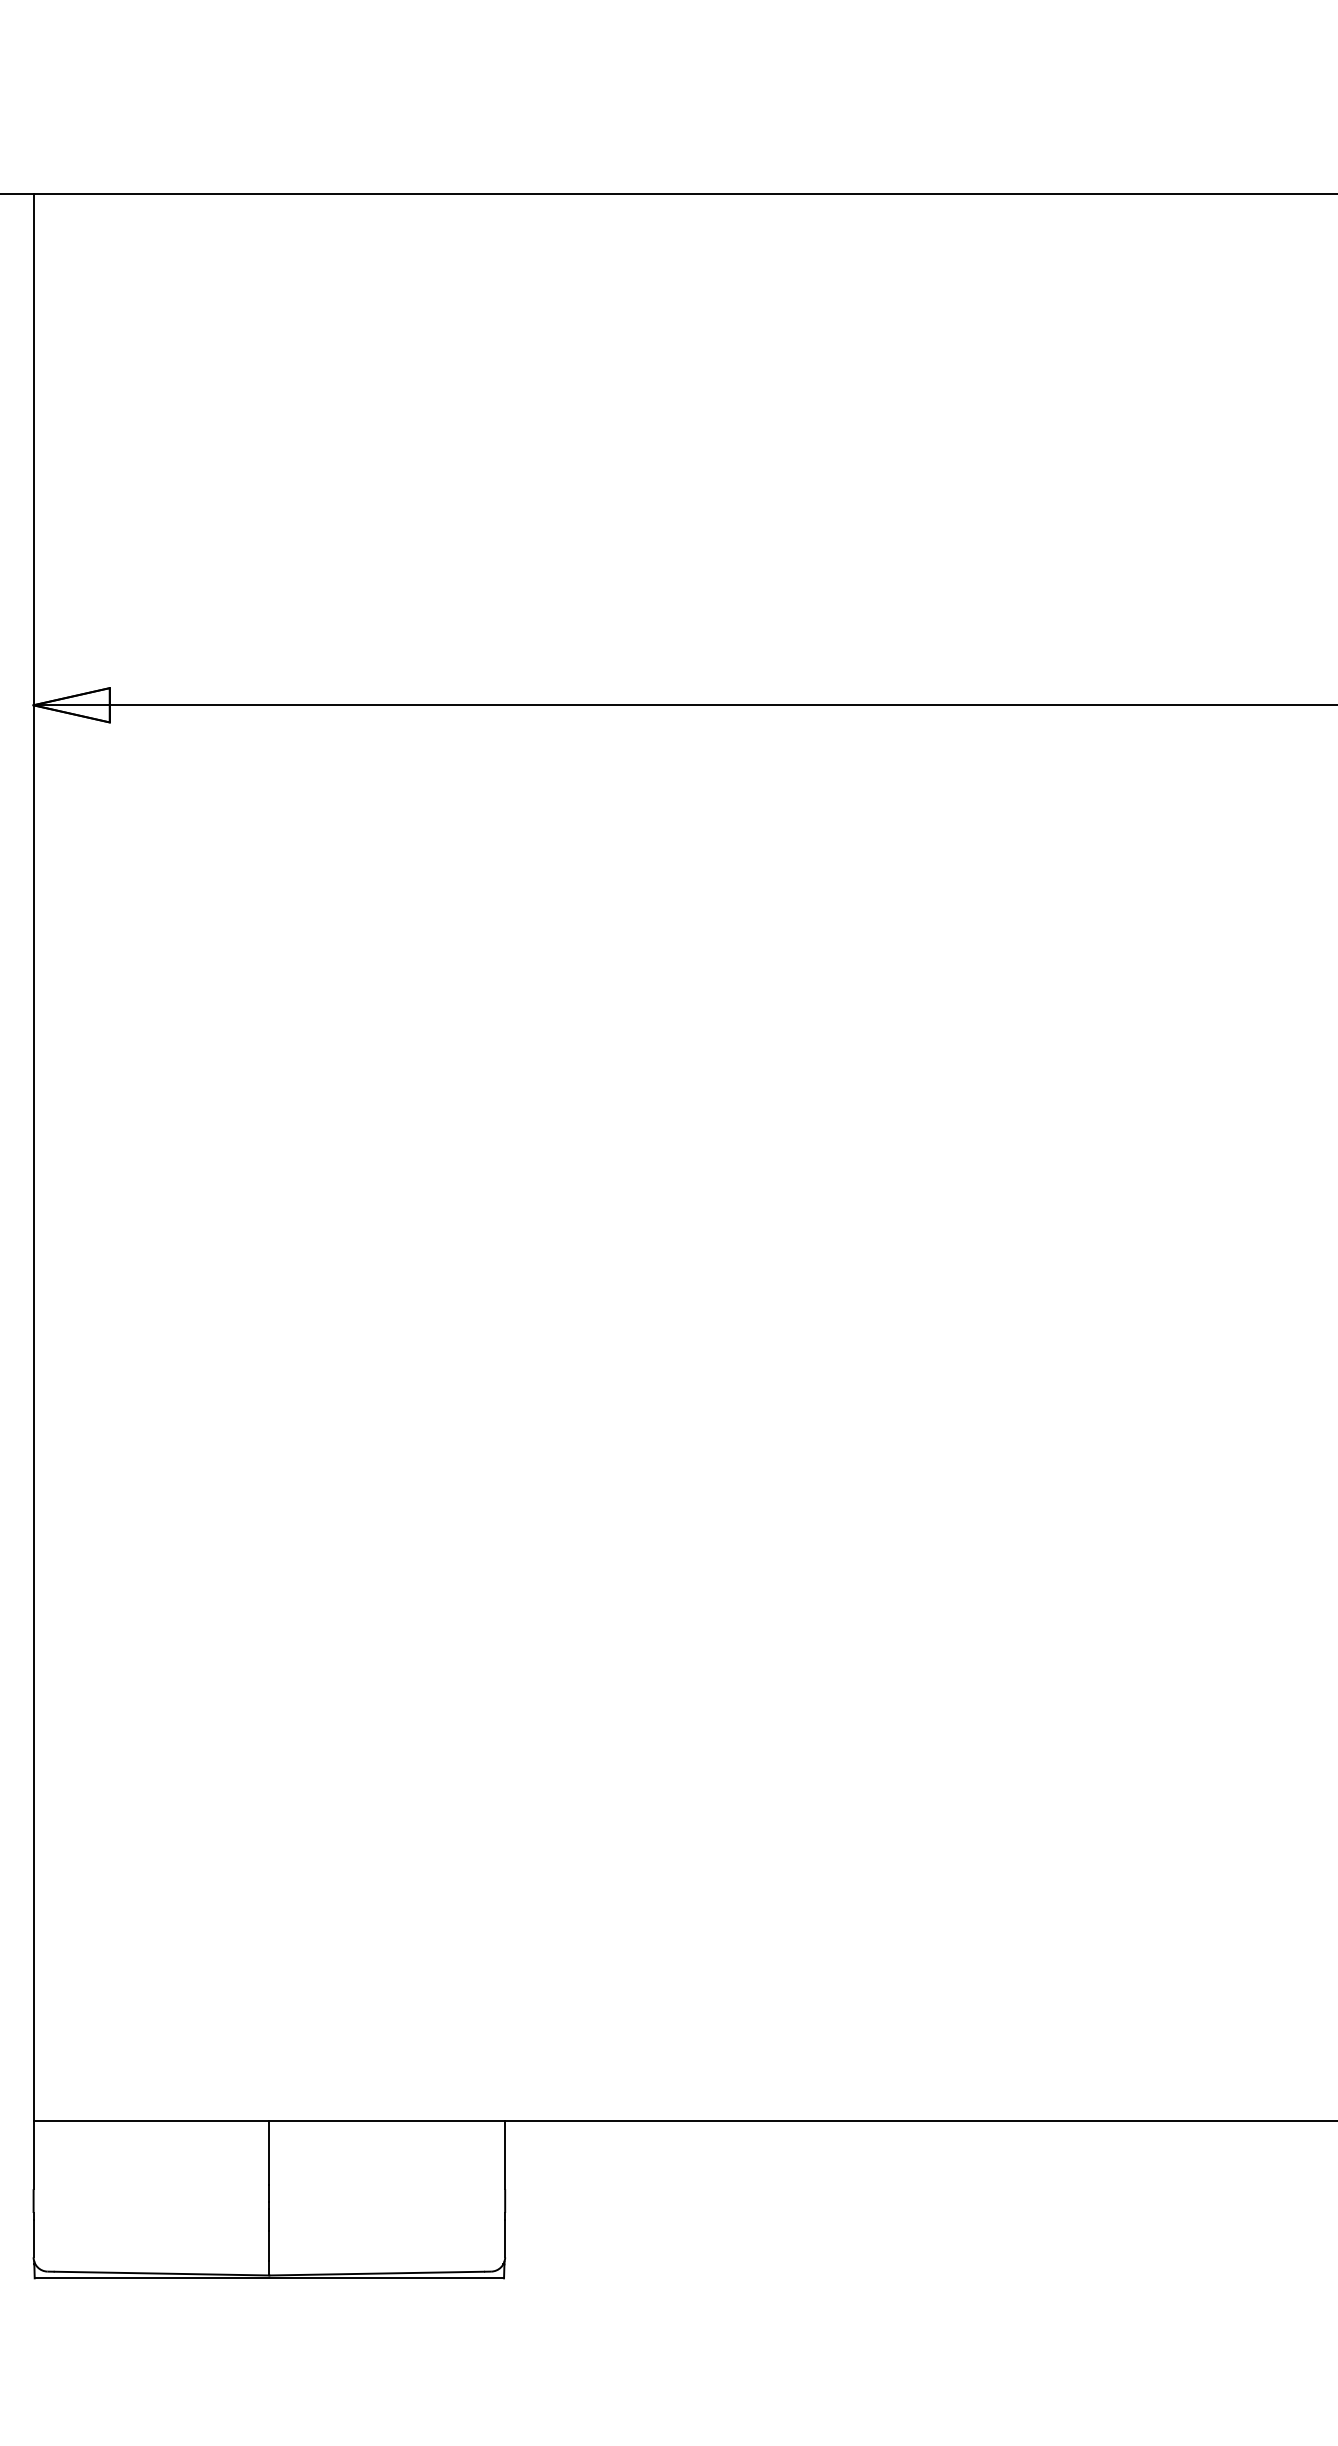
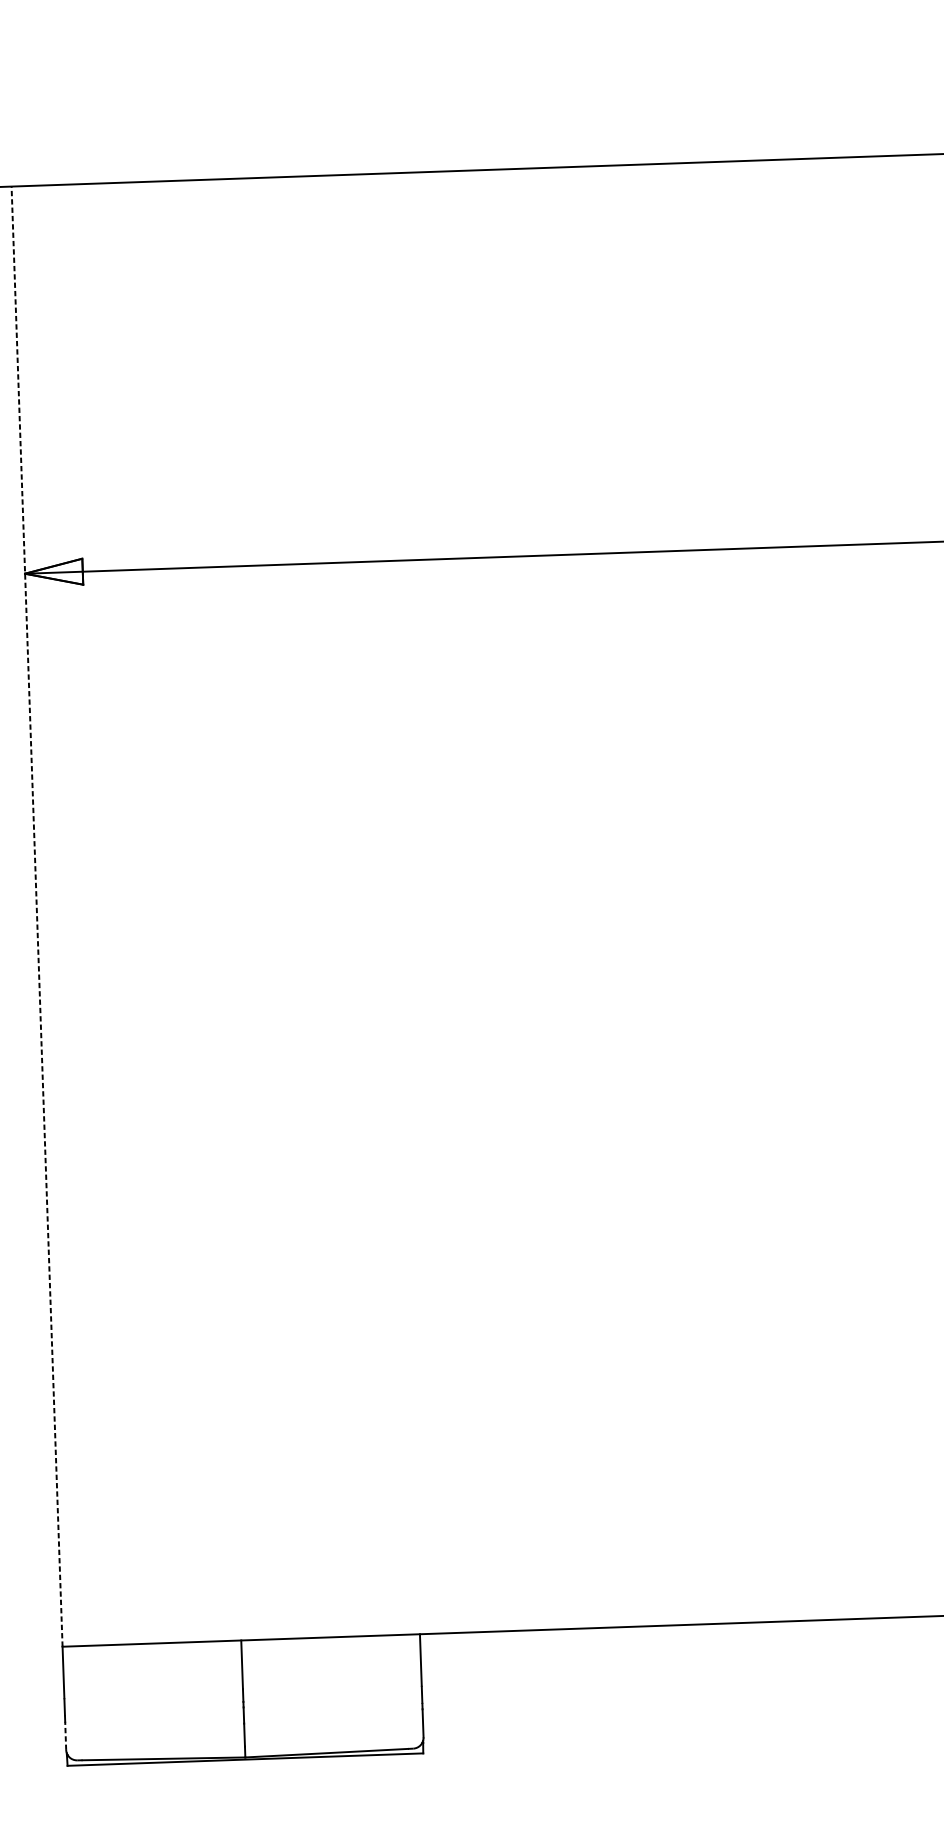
line: (33, 1157) -> (37, 916), solid -> dashed
line: (33, 2238) -> (65, 1735), solid -> dashed

